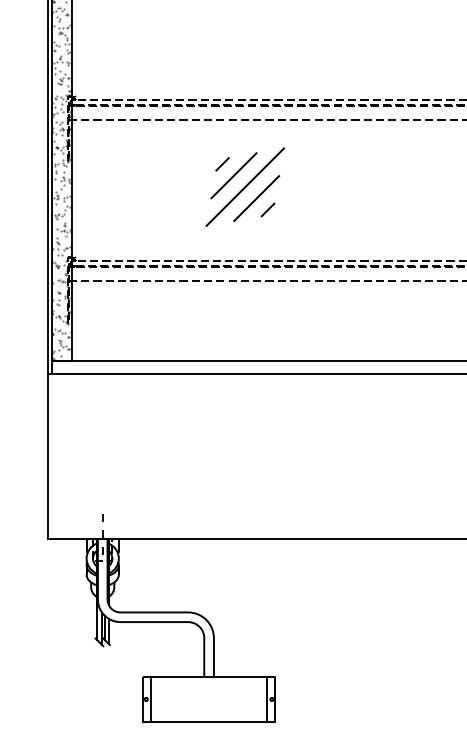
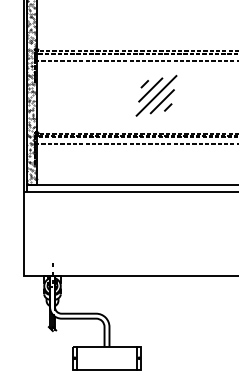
part: (245, 186) -> (156, 95), moved

